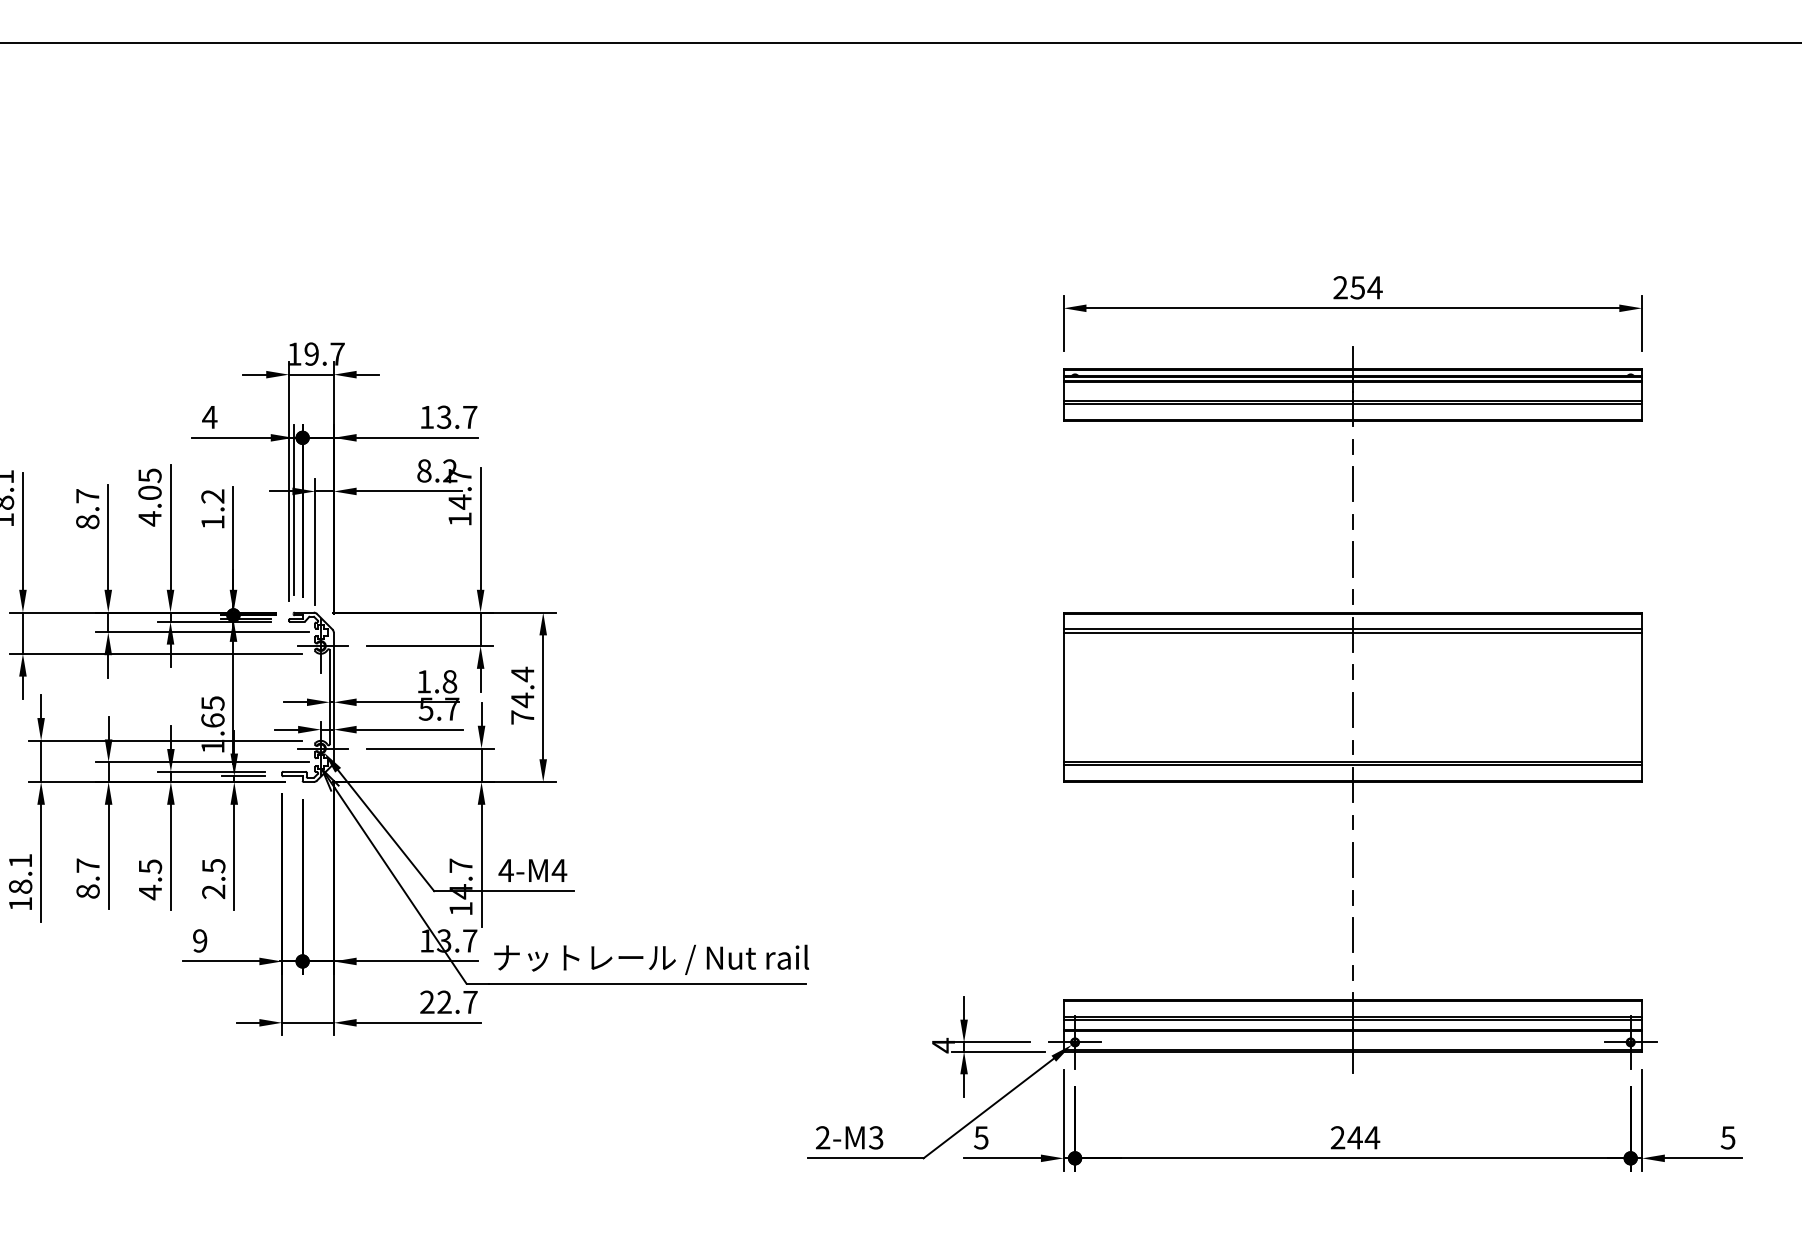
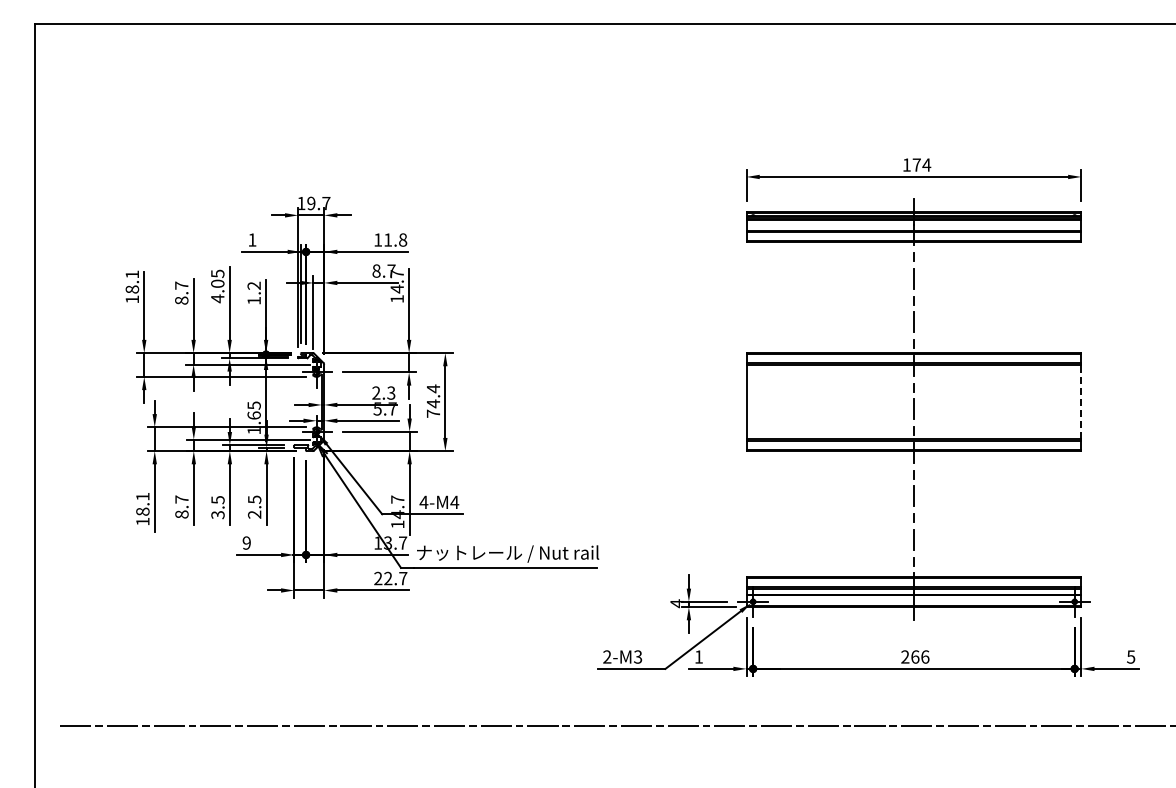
text: (1348, 286) -> (911, 164), 254 -> 174
text: (208, 416) -> (251, 239), 4 -> 1
text: (457, 416) -> (395, 239), 13.7 -> 11.8
text: (450, 469) -> (391, 270), 8.2 -> 8.7
text: (436, 680) -> (383, 392), 1.8 -> 2.3
line: (1642, 696) -> (1081, 401), solid -> dashed
text: (149, 891) -> (217, 514), 4.5 -> 3.5
text: (980, 1136) -> (698, 656), 5 -> 1
text: (1362, 1136) -> (919, 656), 244 -> 266

